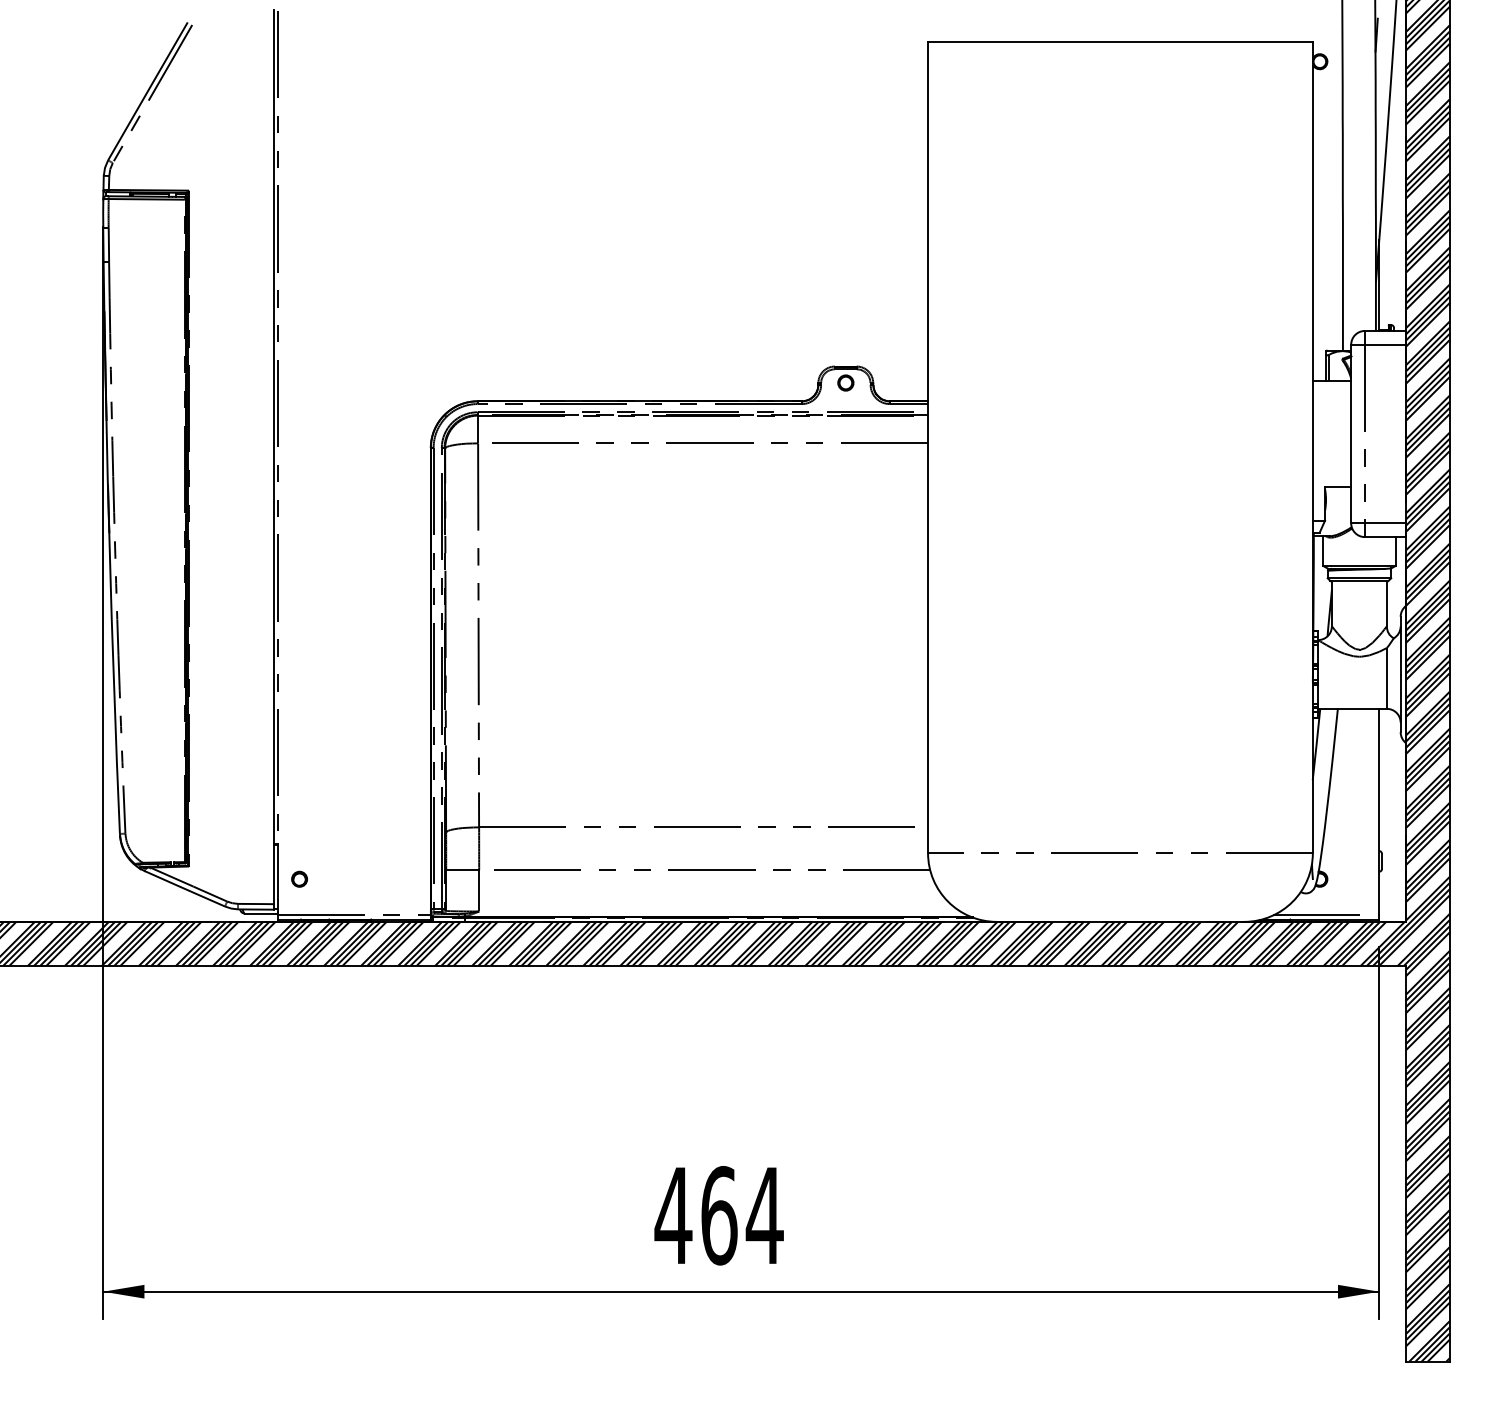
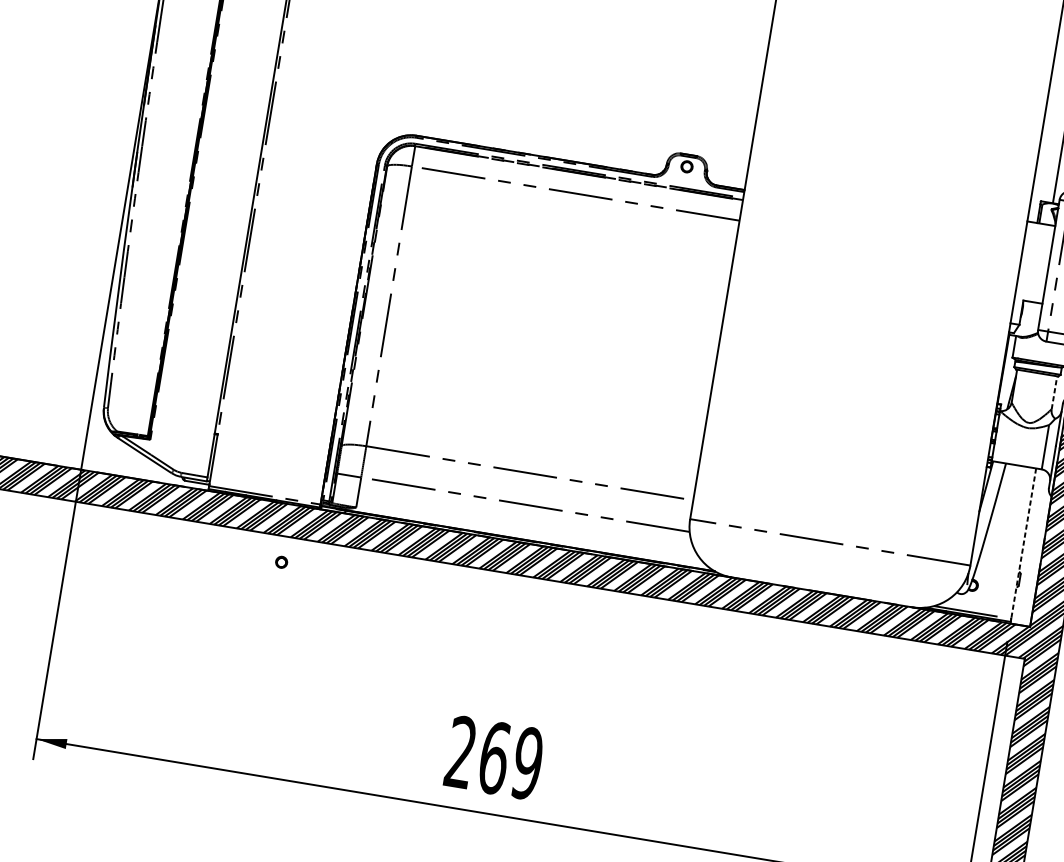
line: (1386, 603) -> (1054, 392), solid -> dashed
line: (1379, 812) -> (1023, 543), solid -> dashed
part: (299, 878) -> (281, 561), moved
text: (718, 1215) -> (493, 757), 464 -> 269

